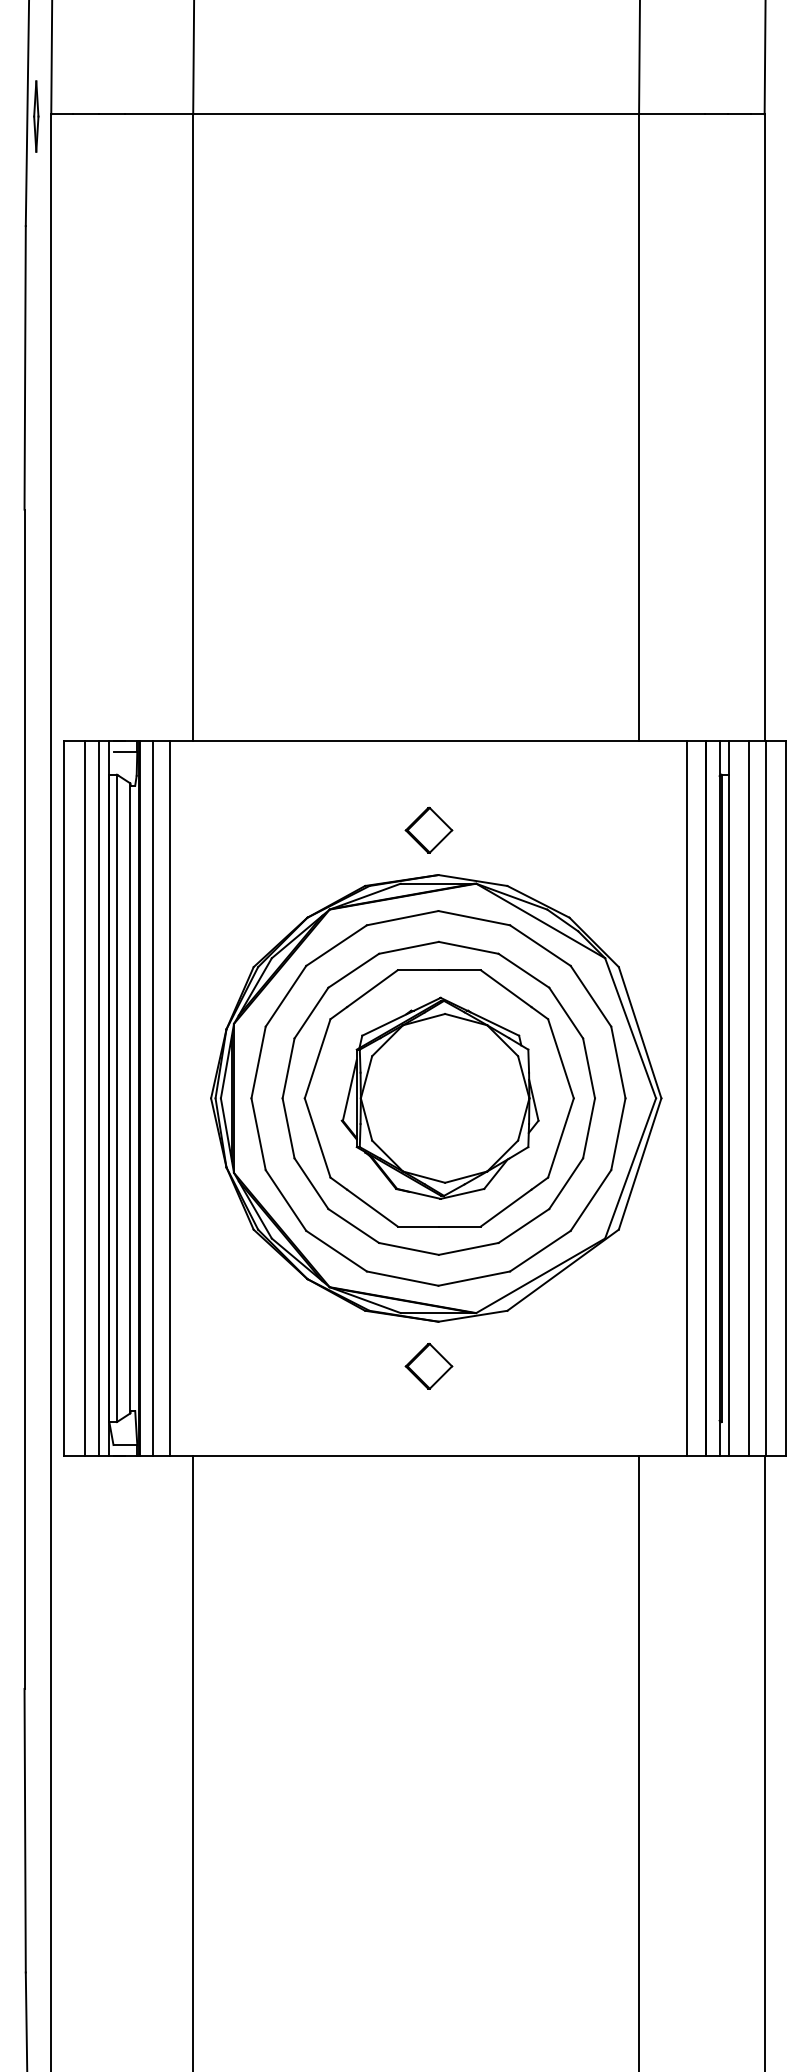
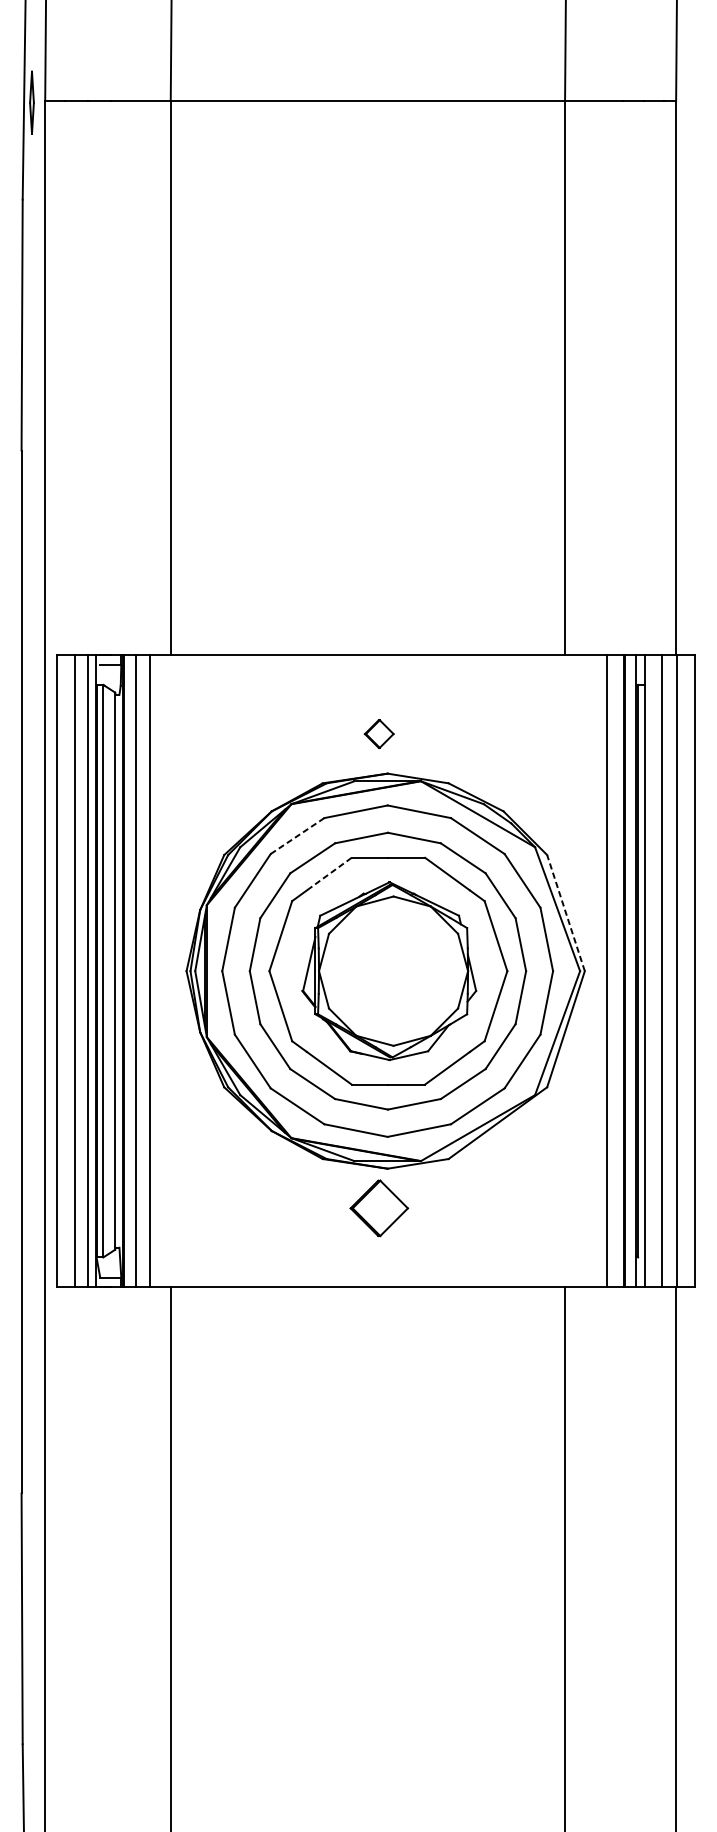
part: (428, 829) -> (378, 733), size x0.7
line: (336, 945) -> (297, 835), solid -> dashed
line: (372, 988) -> (329, 873), solid -> dashed
line: (639, 1032) -> (565, 912), solid -> dashed
part: (428, 1365) -> (378, 1207), size x1.4

